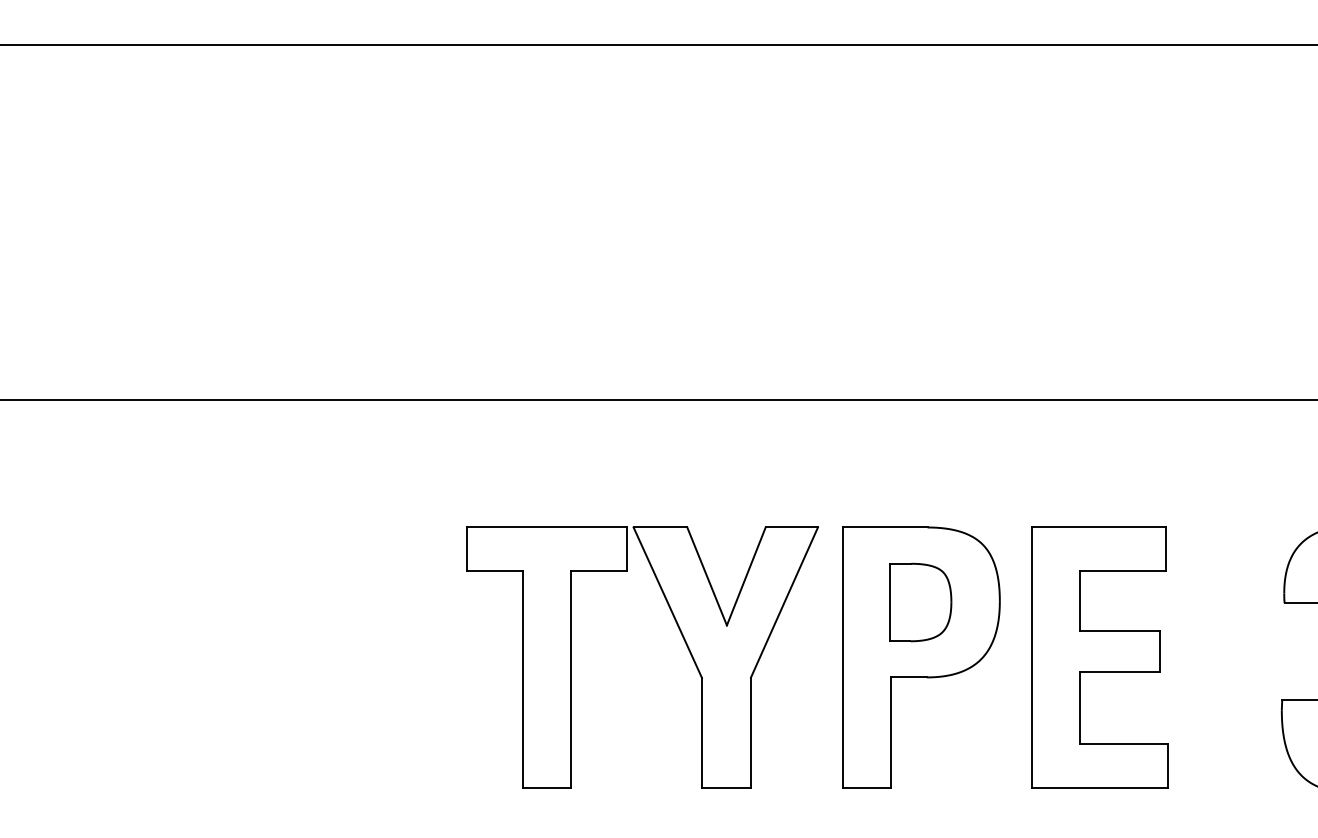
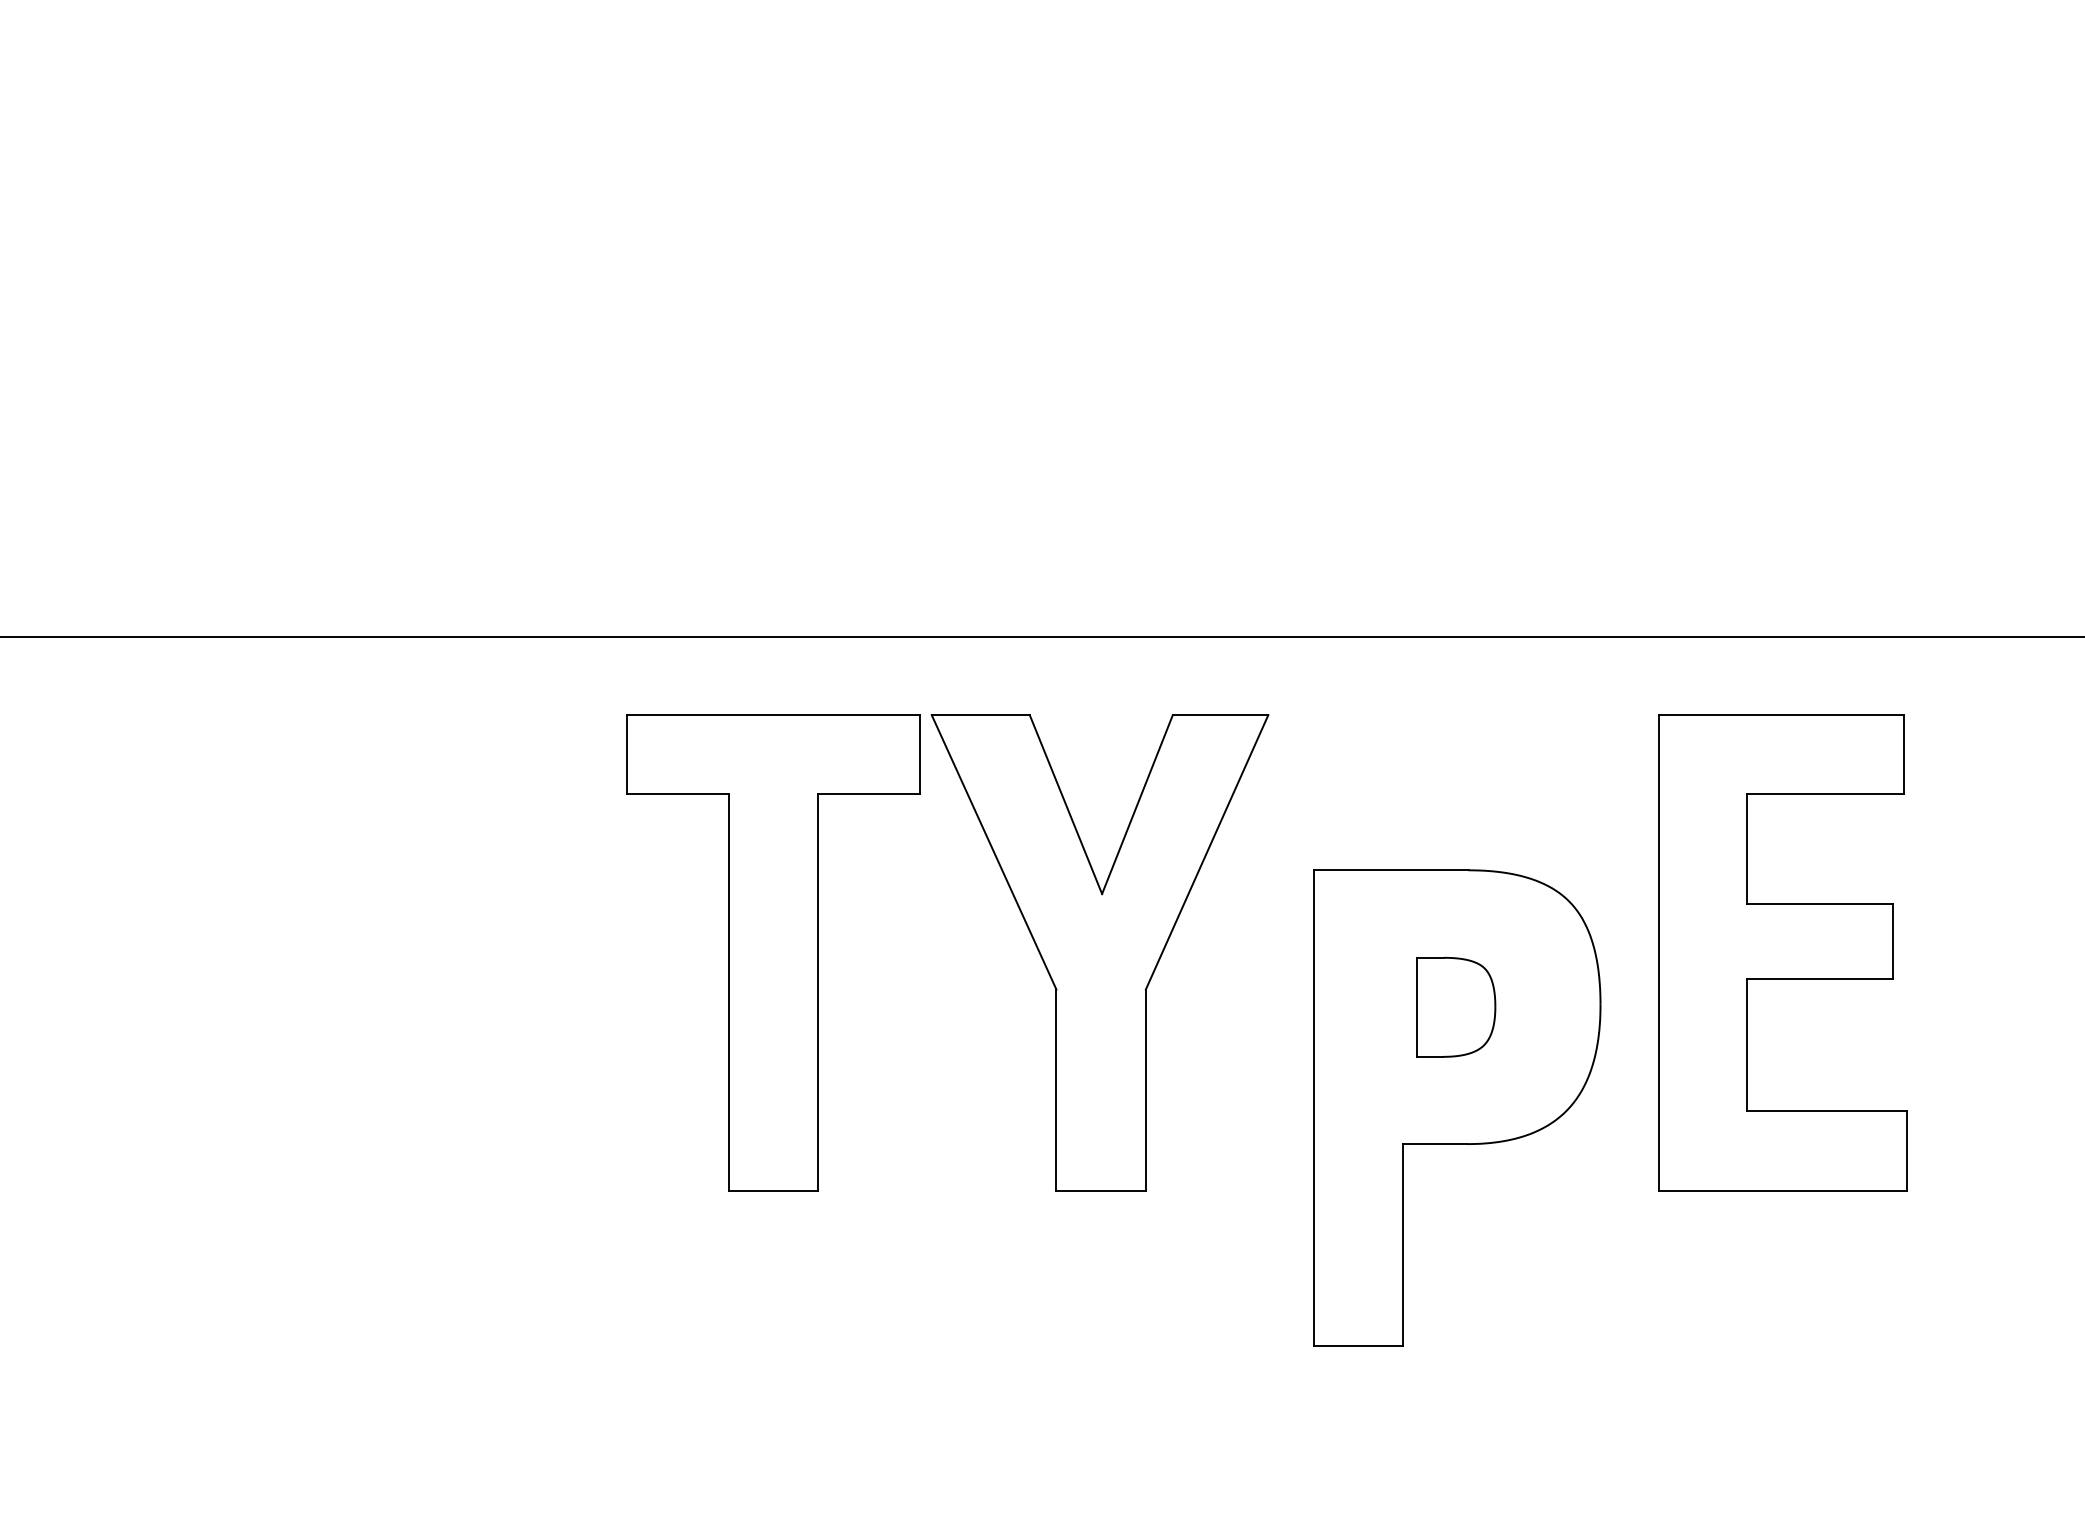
part: (920, 602) -> (1455, 1007), size x0.7
part: (684, 642) -> (1024, 925), moved
part: (1099, 657) -> (1782, 952), moved

